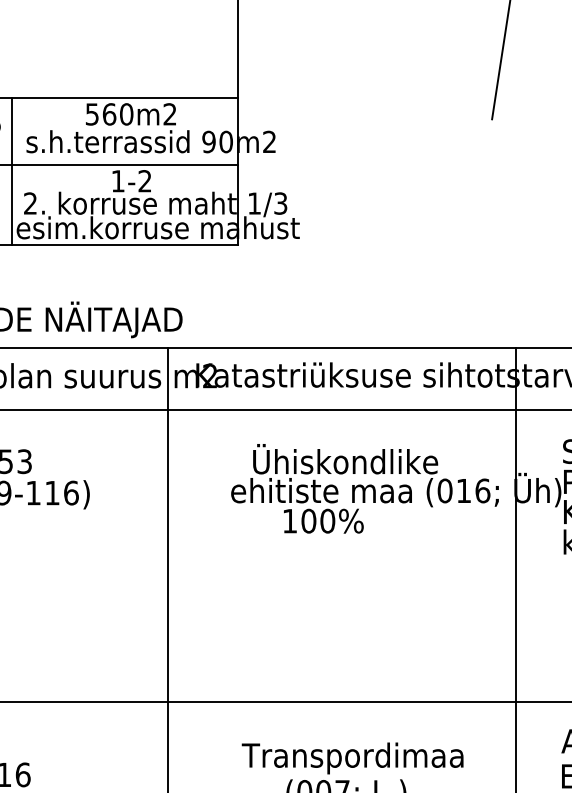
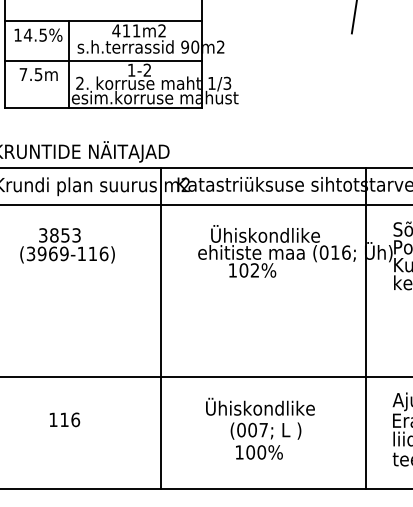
text: (109, 113) -> (126, 30), 560m2 -> 411m2
text: (326, 521) -> (254, 270), 100% -> 102%
text: (352, 755) -> (269, 408), Transpordimaa -> Ühiskondlike

